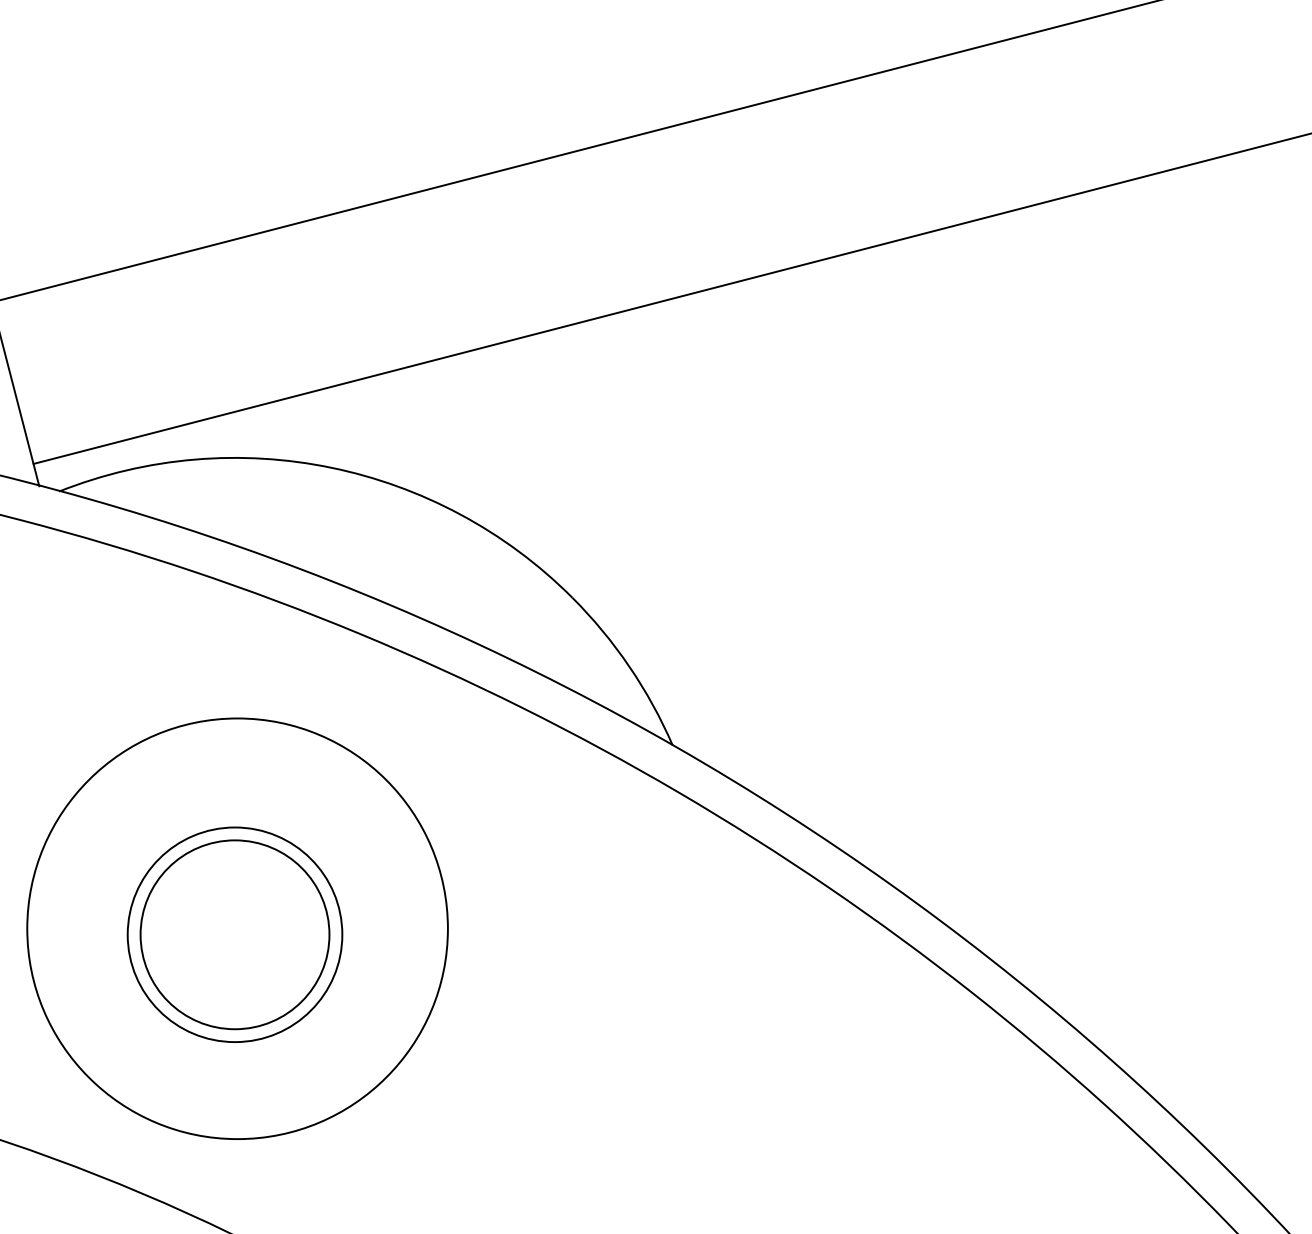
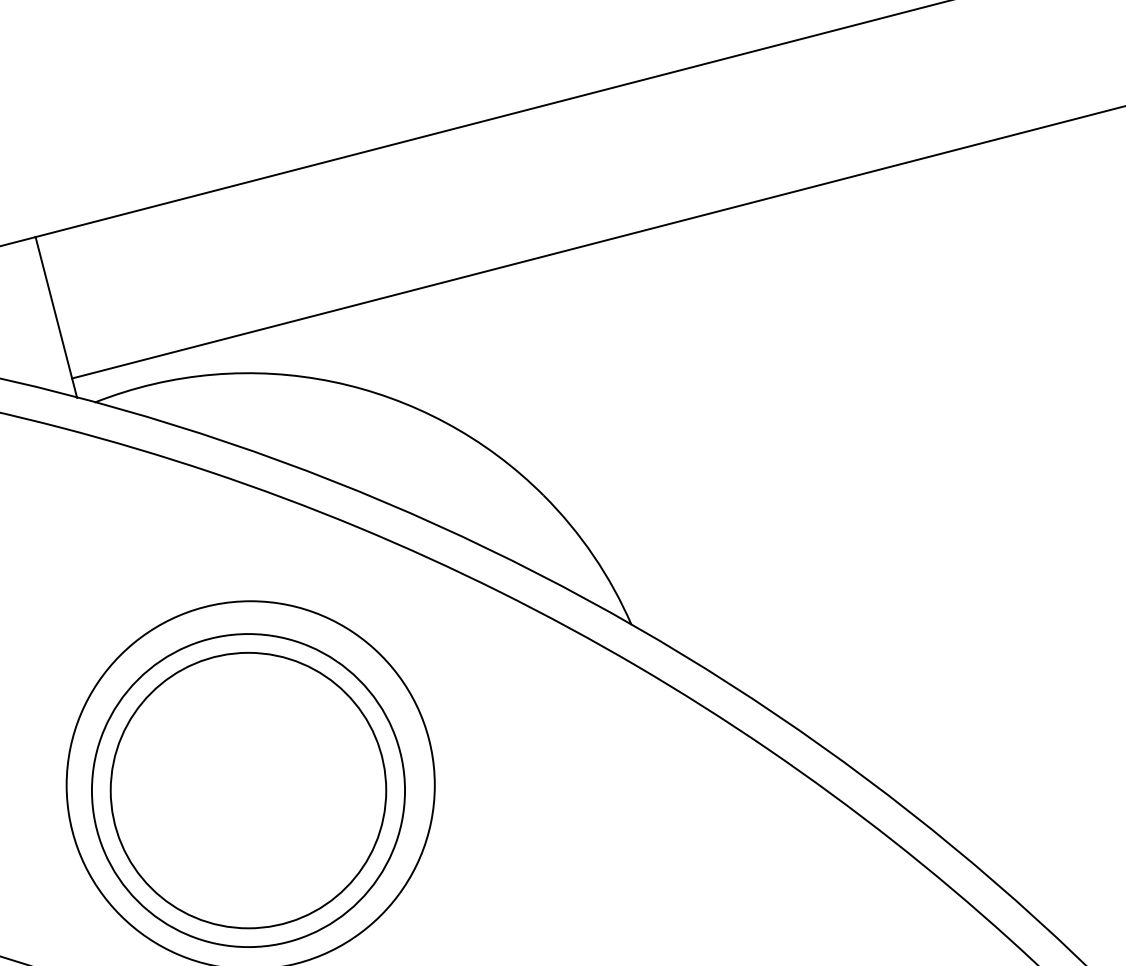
circle: (234, 934) -> (248, 790), size x1.67
circle: (234, 934) -> (248, 790), size x1.67

